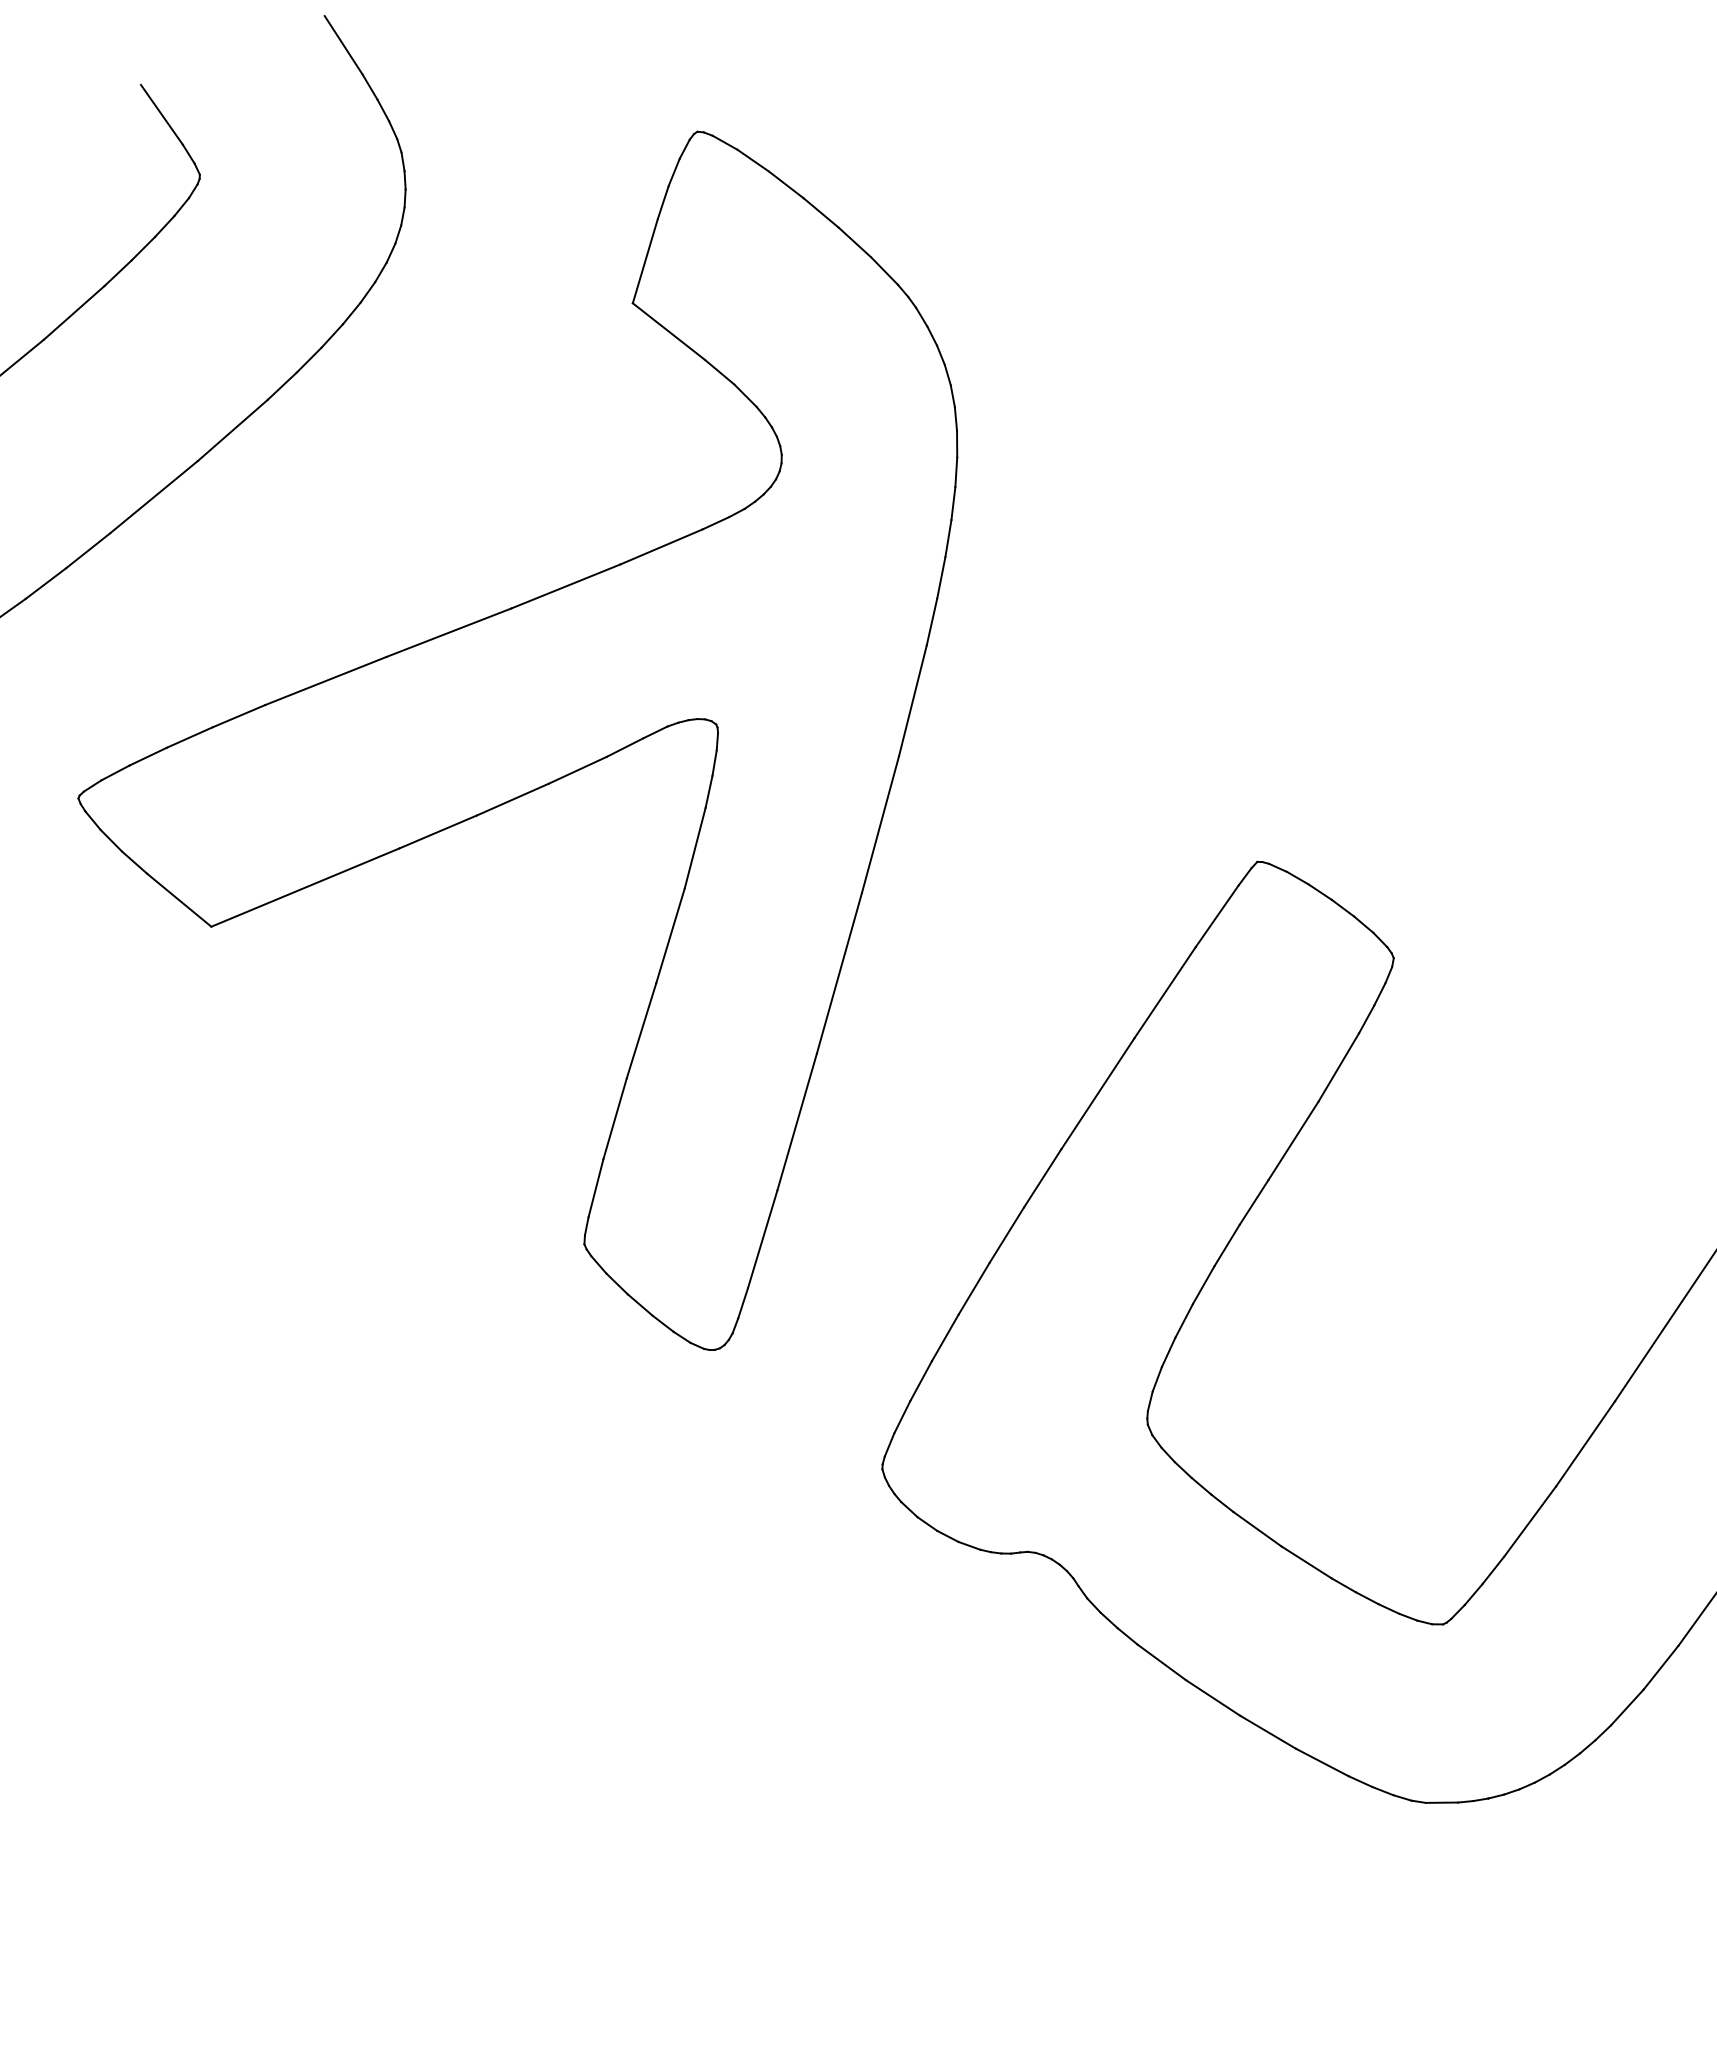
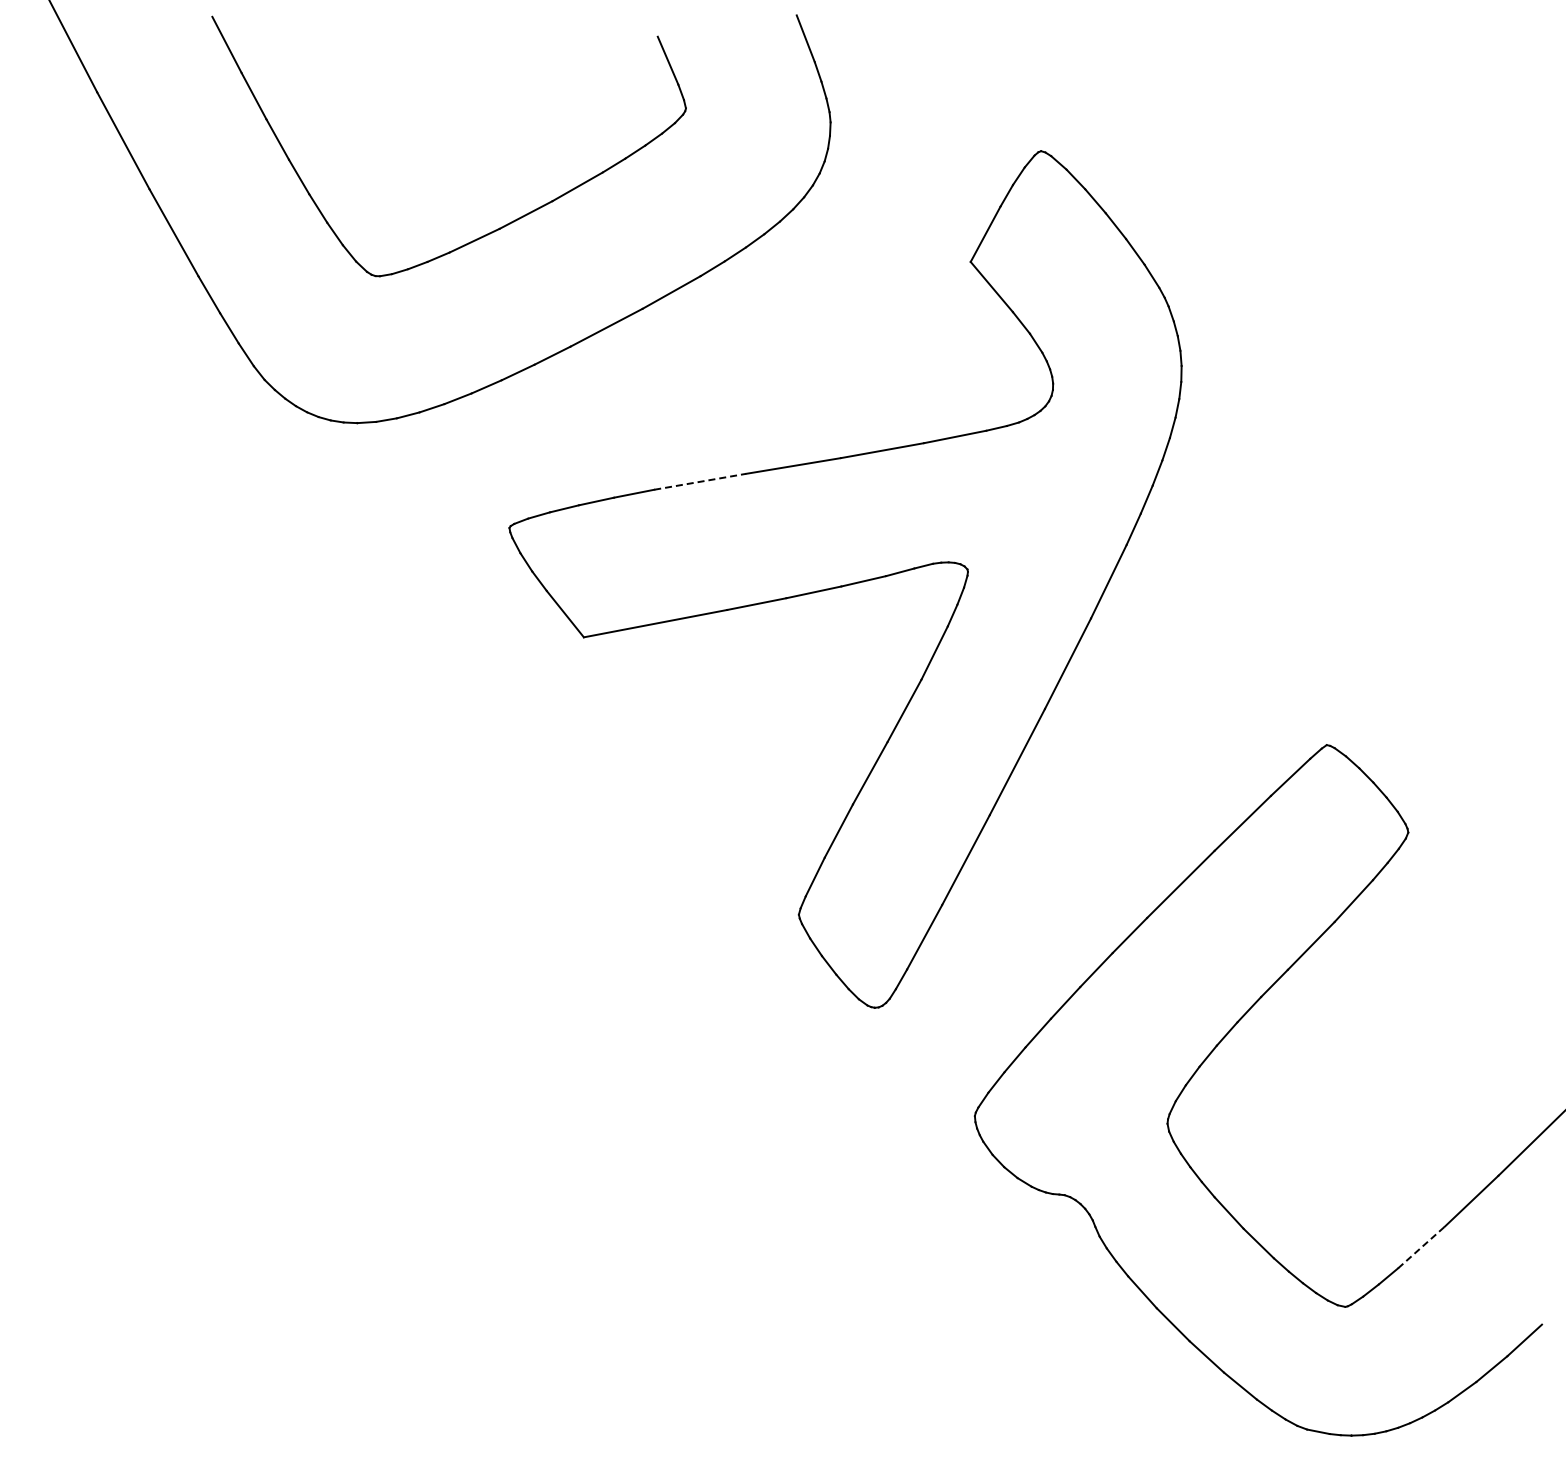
line: (326, 680) -> (700, 481), solid -> dashed
line: (1530, 1521) -> (1421, 1247), solid -> dashed

